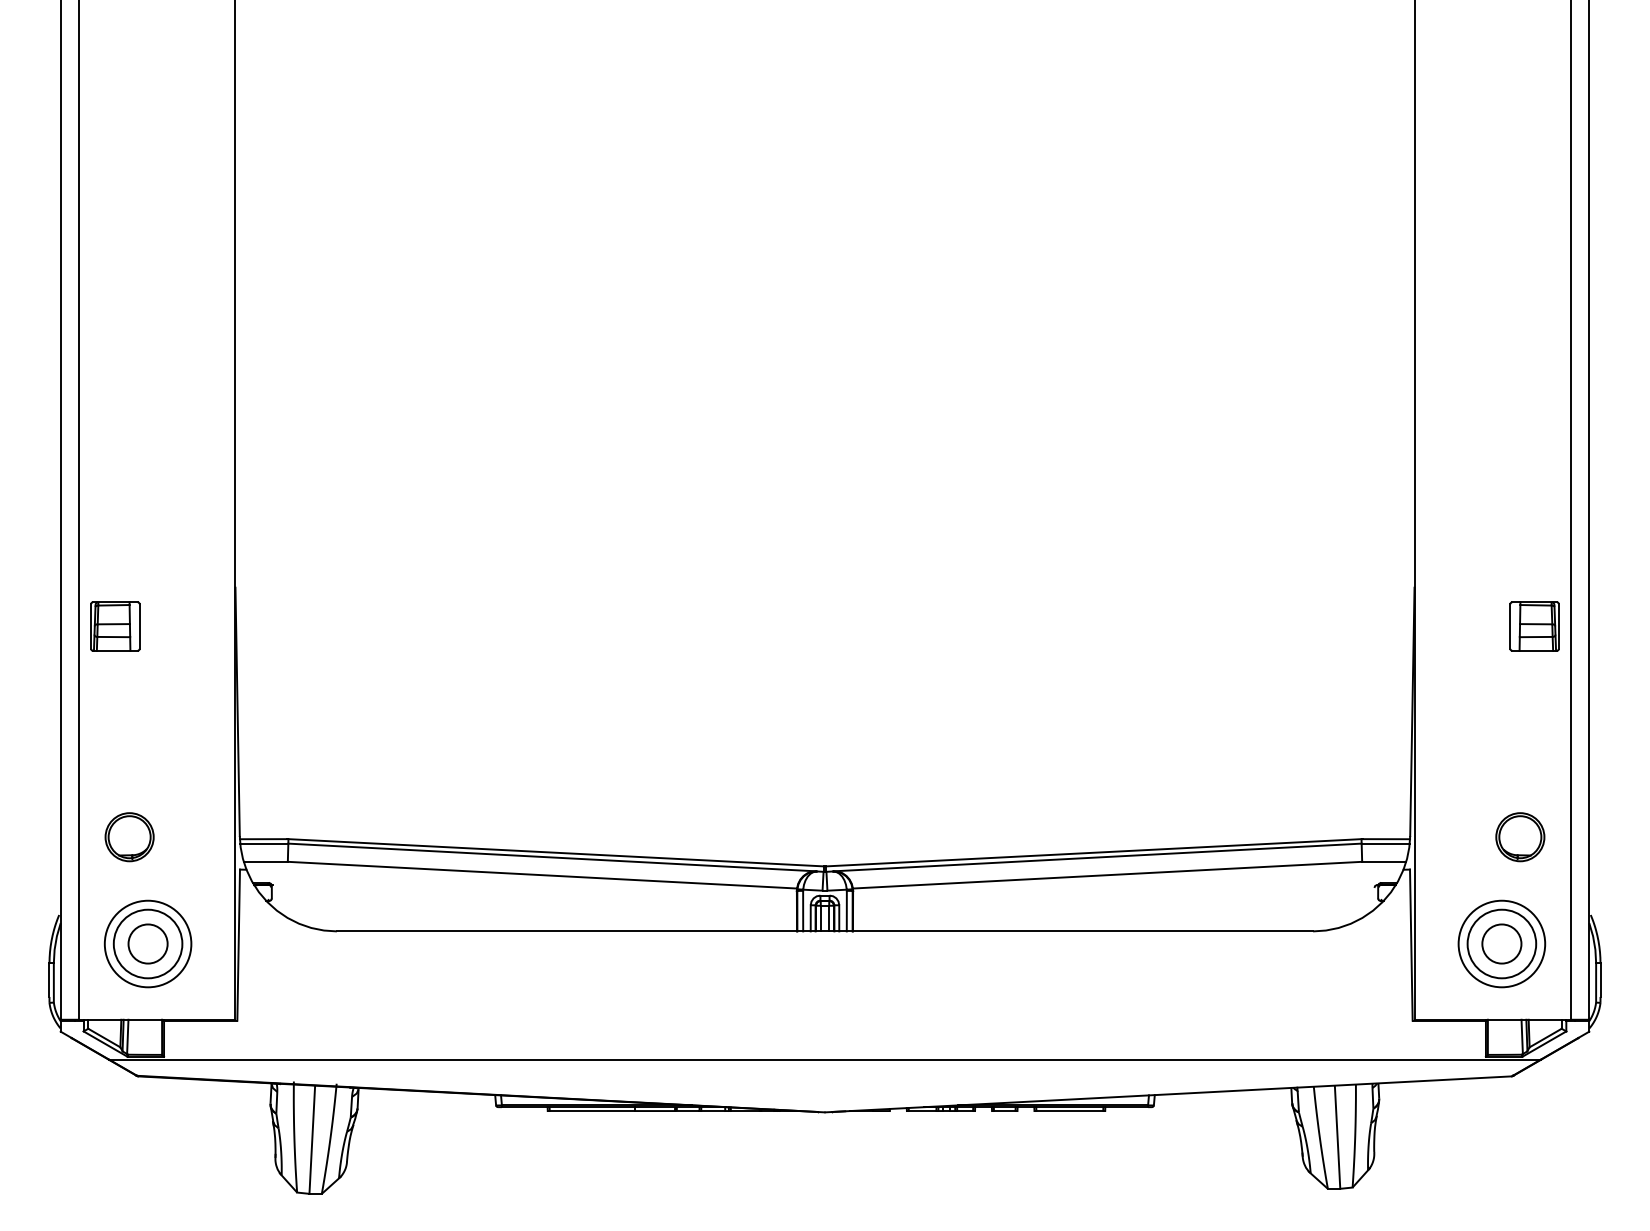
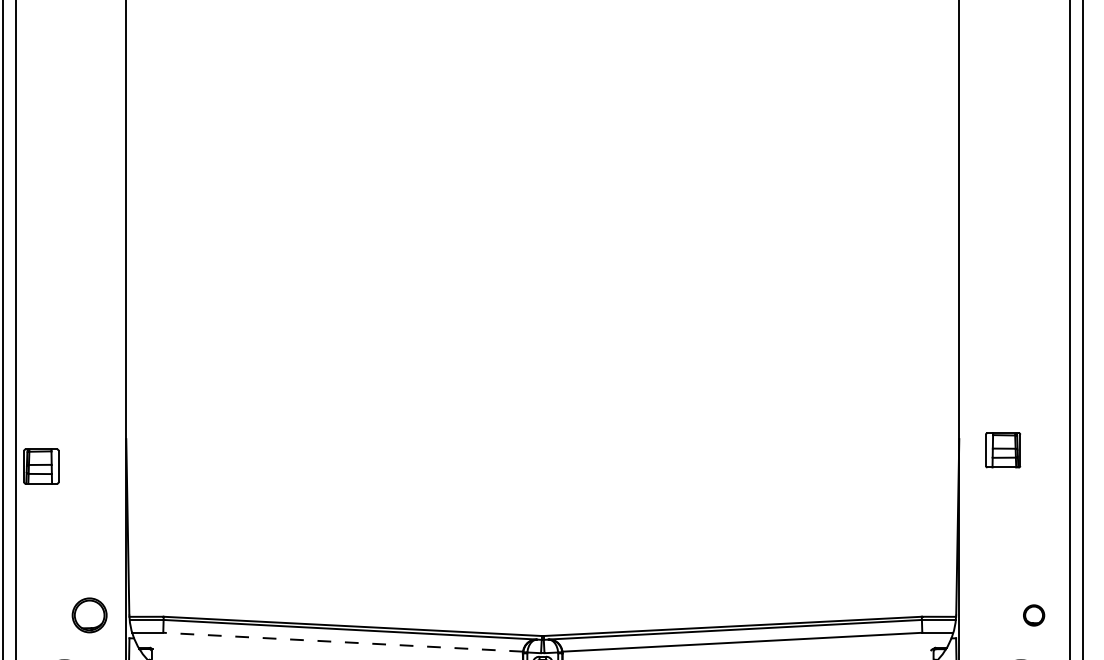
part: (1534, 626) -> (1003, 450), moved
part: (129, 837) -> (89, 615), moved
part: (1520, 837) -> (1034, 615), size x0.6
line: (542, 875) -> (343, 642), solid -> dashed

